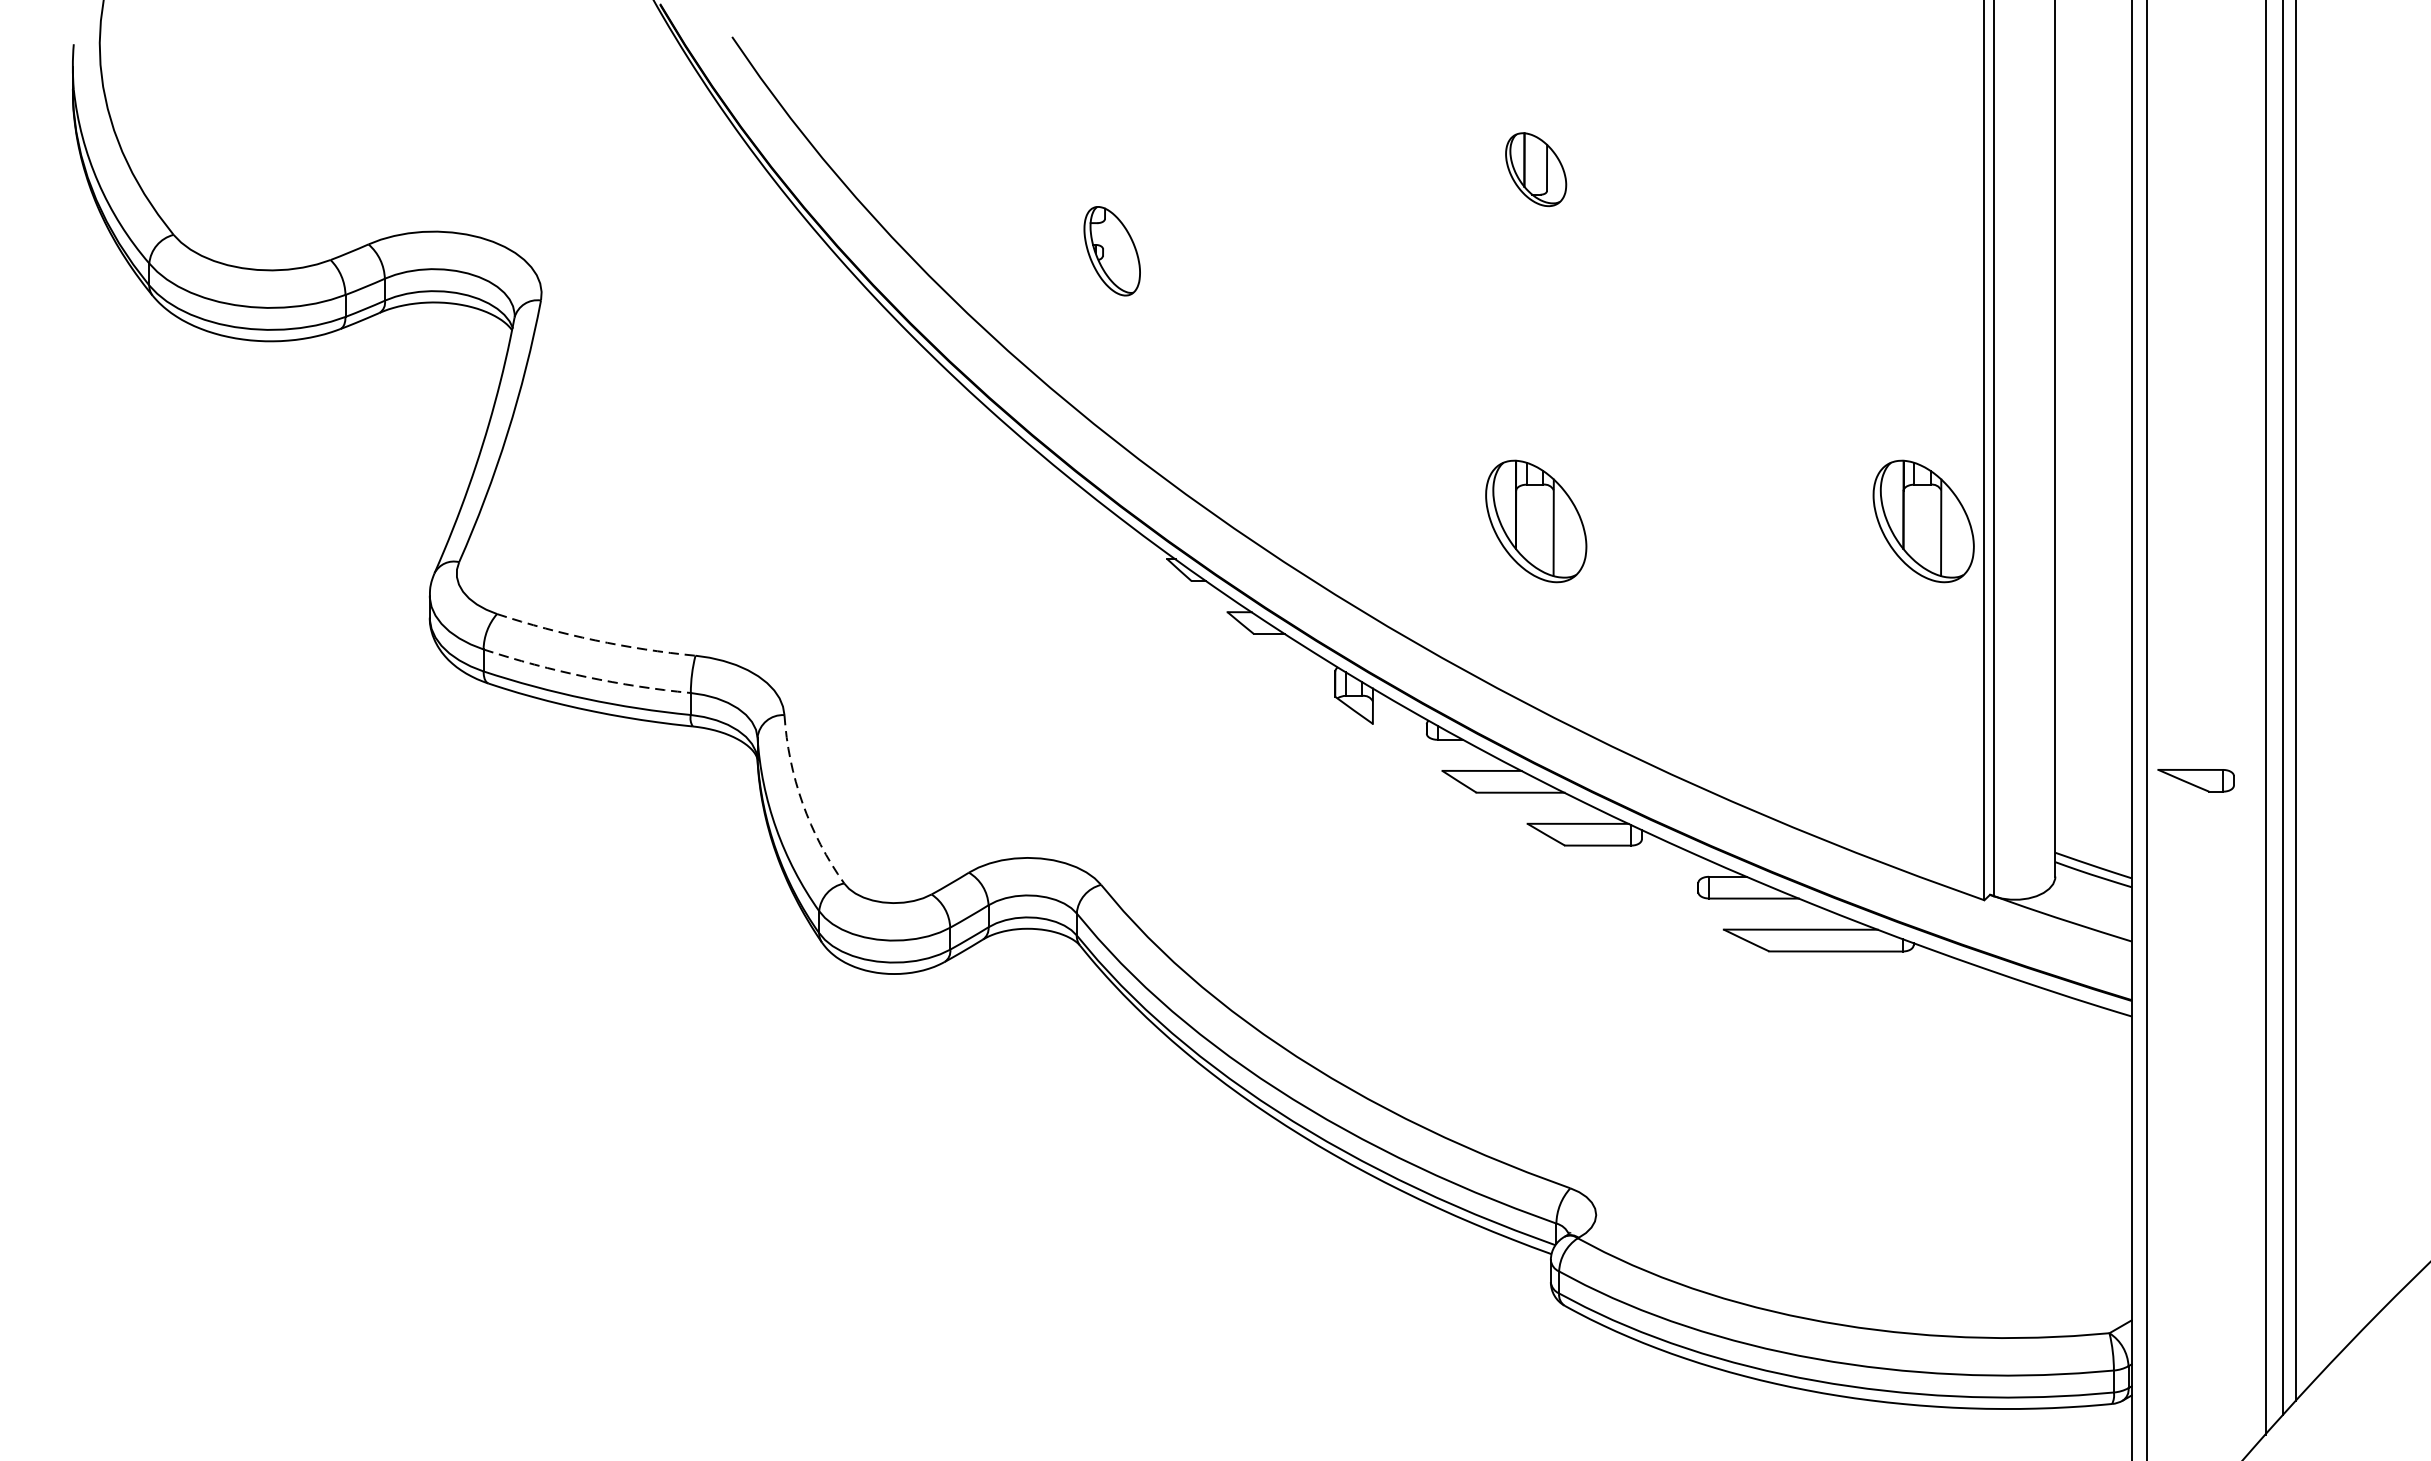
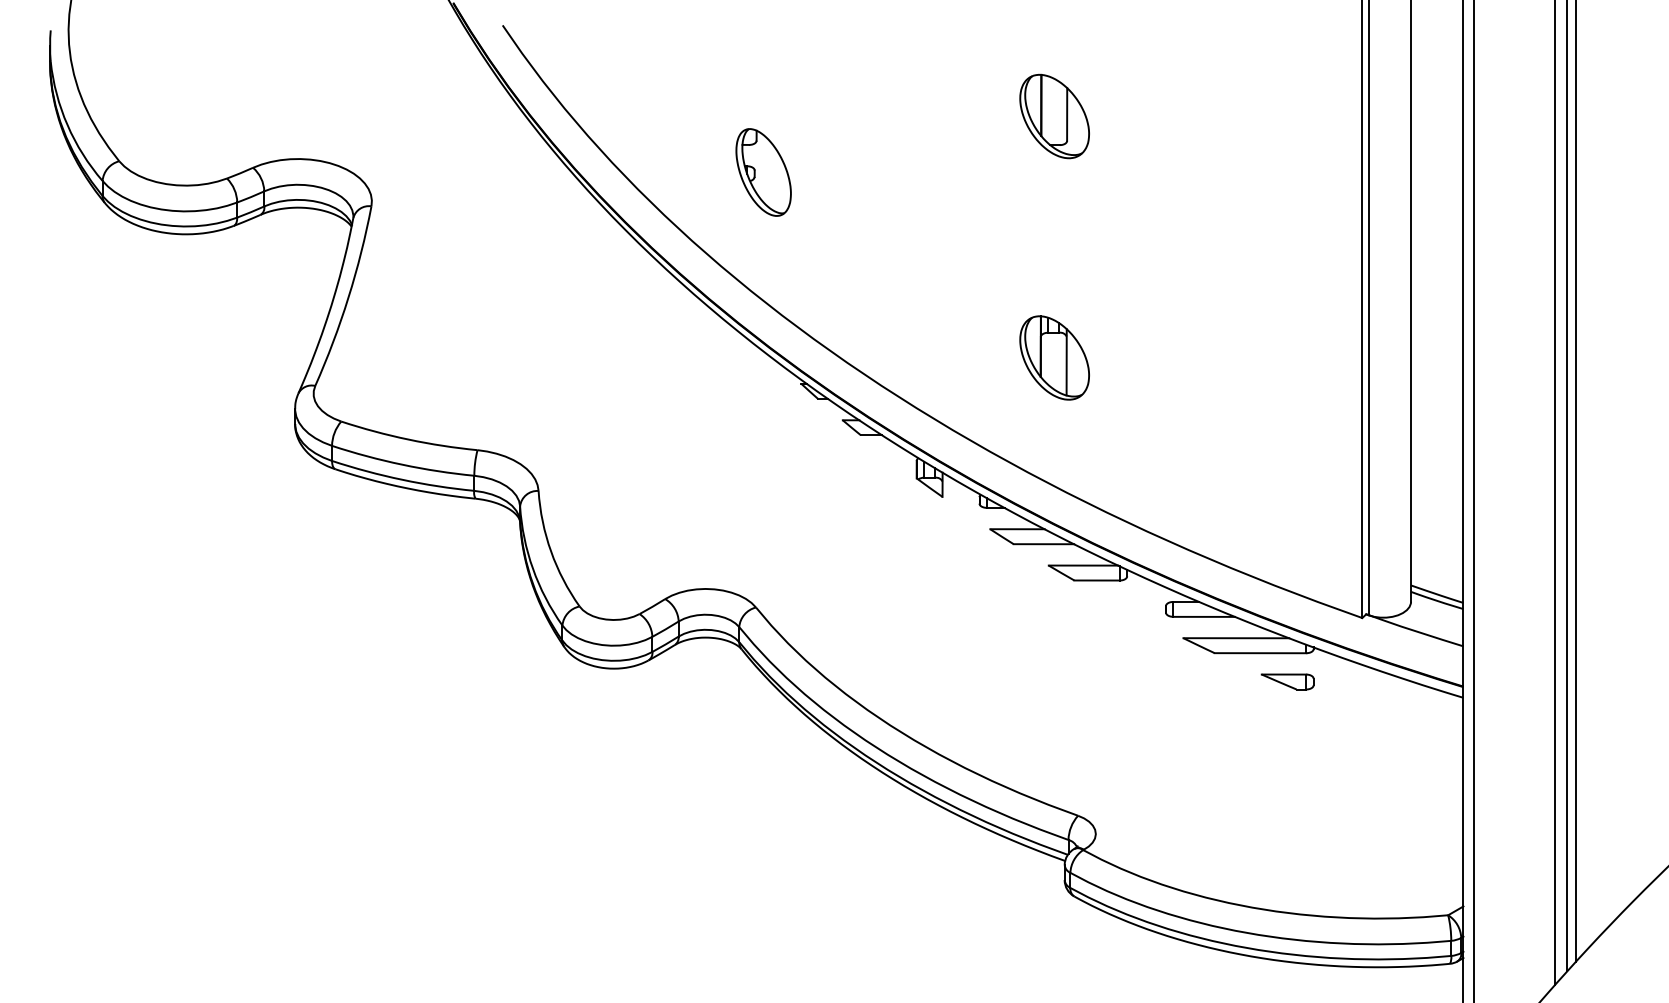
part: (1535, 169) -> (1054, 116), size x1.67
part: (1112, 251) -> (763, 172), size x1.43
part: (1923, 520) -> (1320, 357), removed
arc: (594, 640) -> (408, 439), dashed -> solid
arc: (586, 676) -> (402, 464), dashed -> solid
part: (2195, 780) -> (1287, 681), moved
arc: (803, 803) -> (551, 551), dashed -> solid

